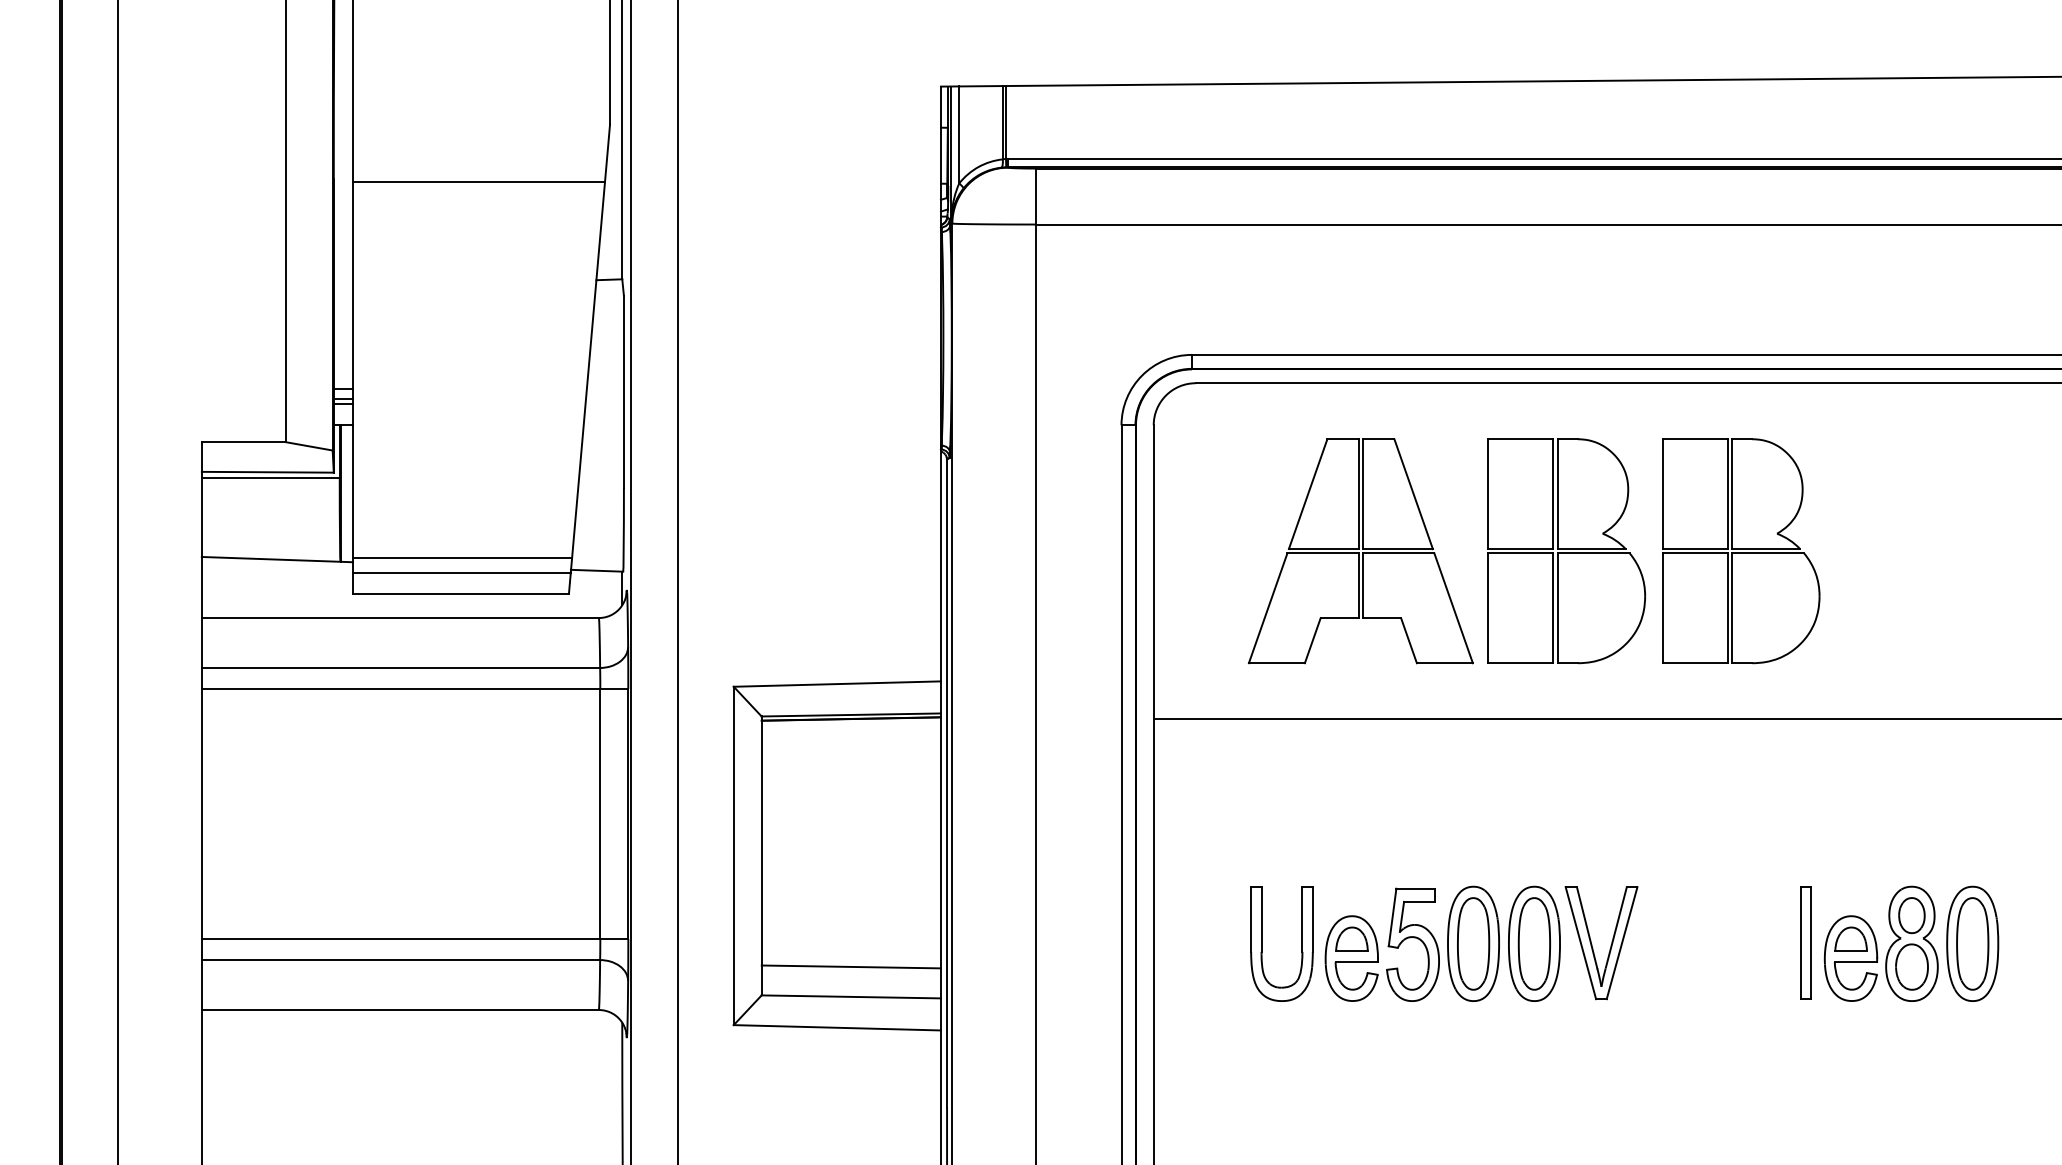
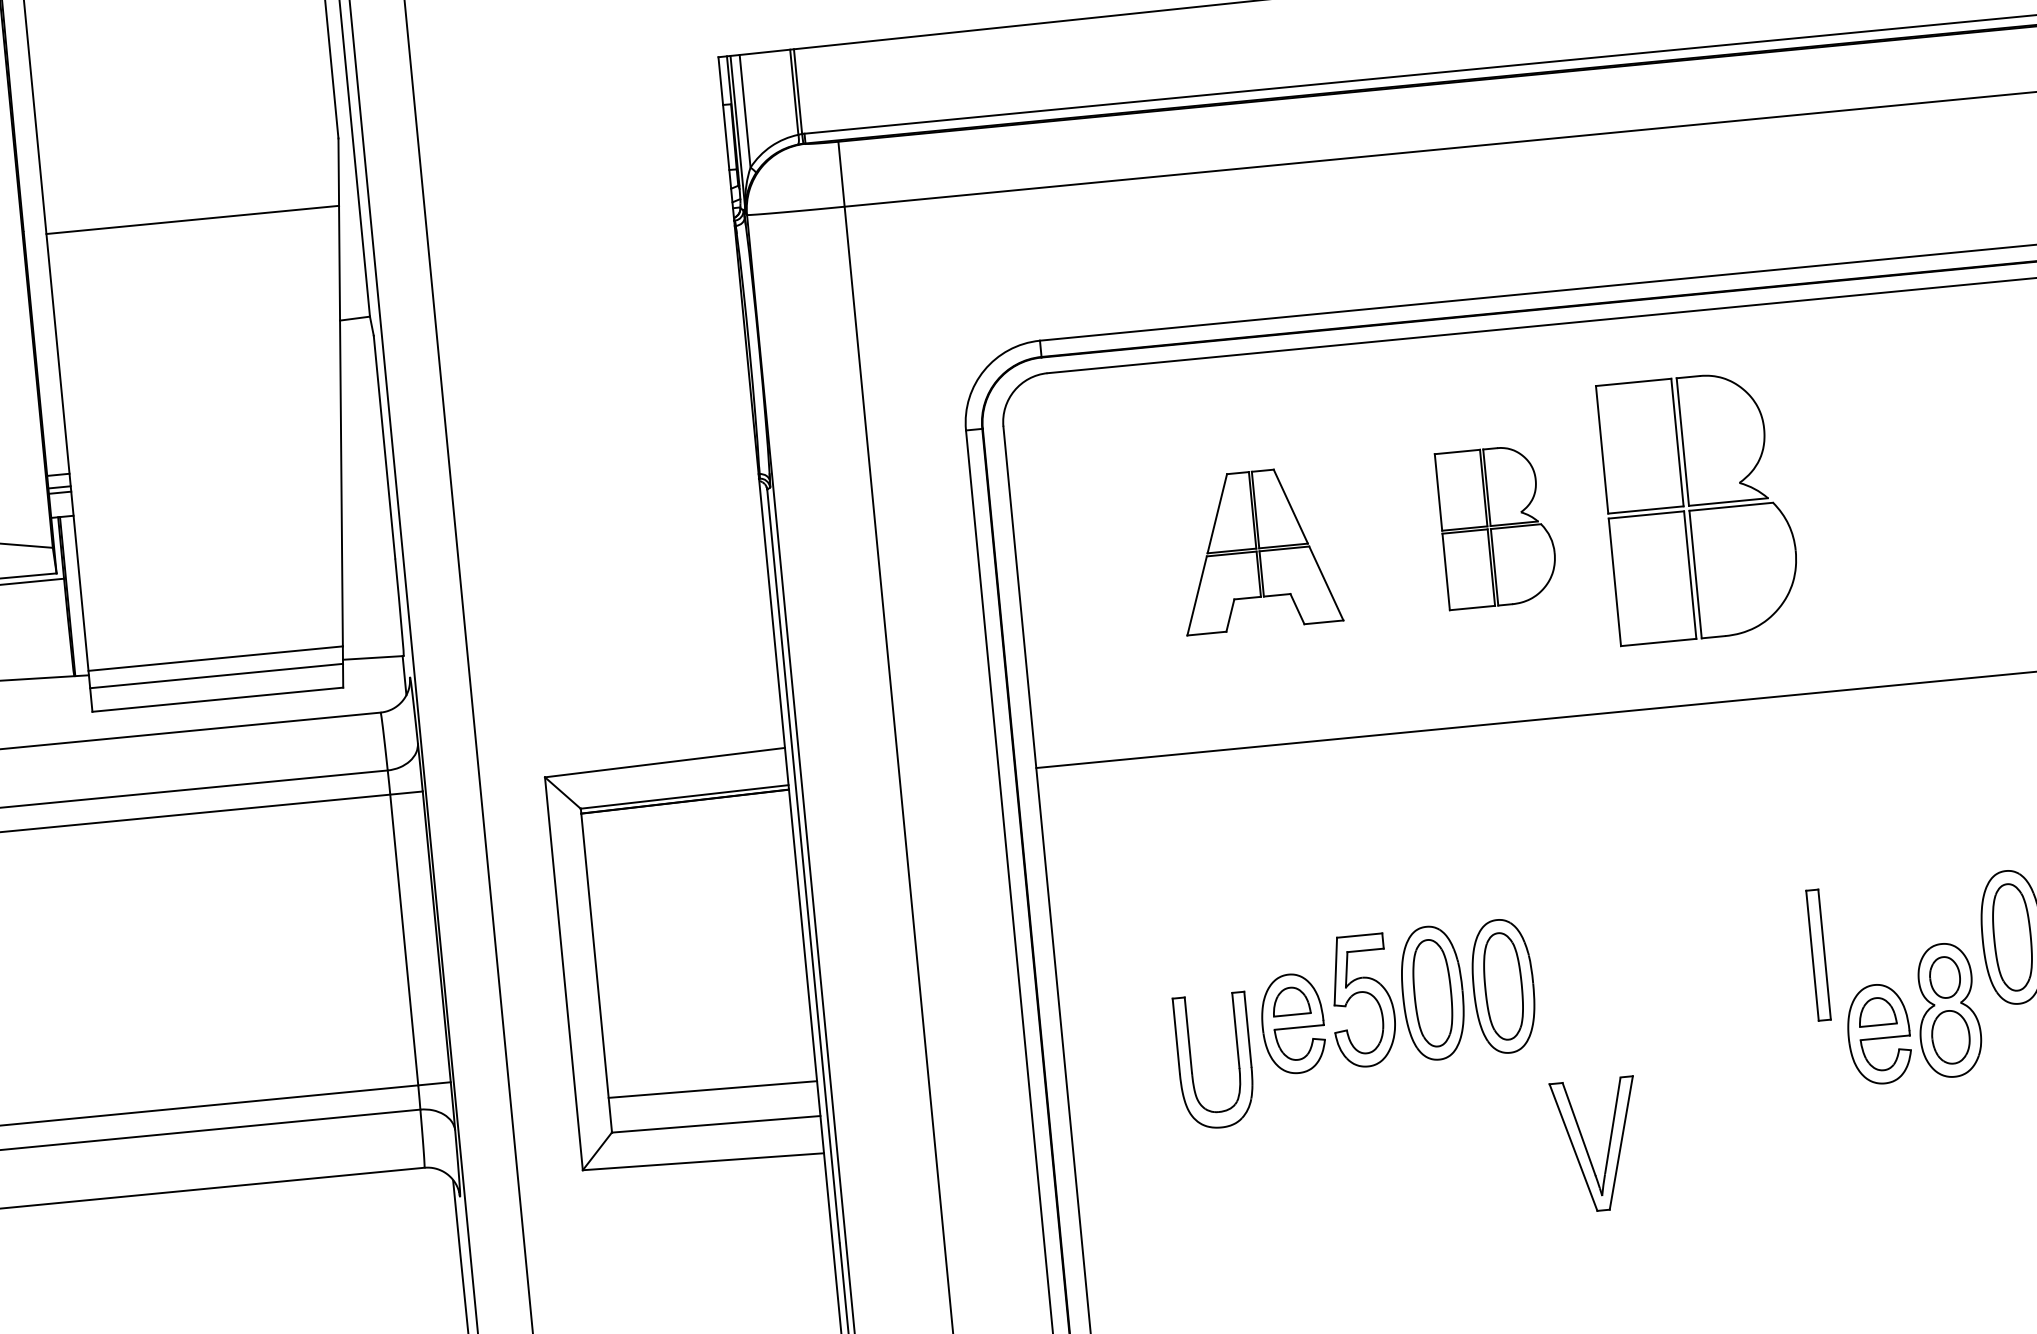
part: (1360, 551) -> (1257, 550), size x0.6
part: (1566, 551) -> (1496, 527), size x0.6
part: (1262, 943) -> (1192, 1062), moved
part: (1880, 943) -> (1911, 1013), moved
part: (1592, 944) -> (1587, 1147), moved

